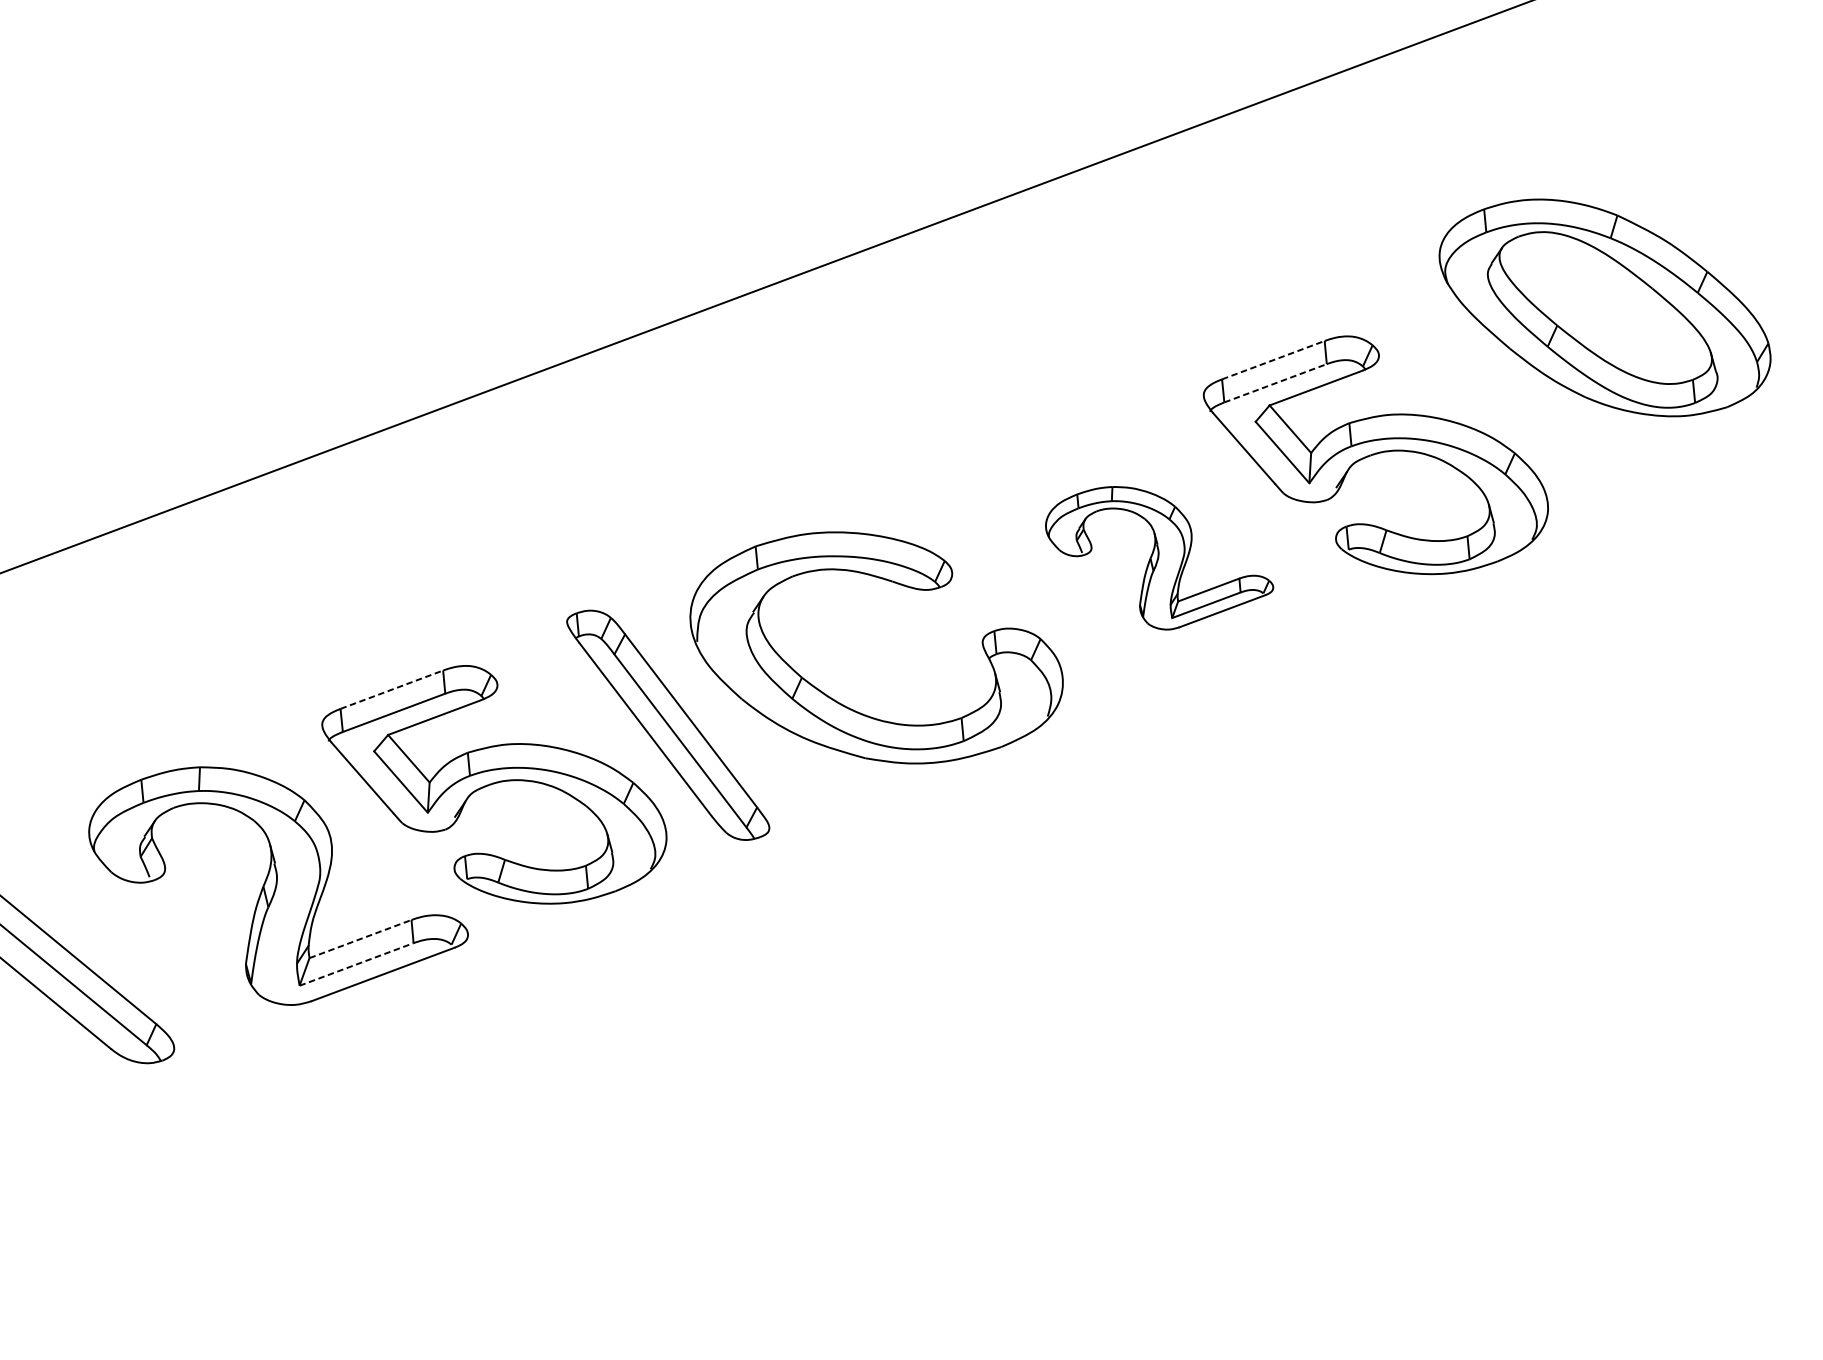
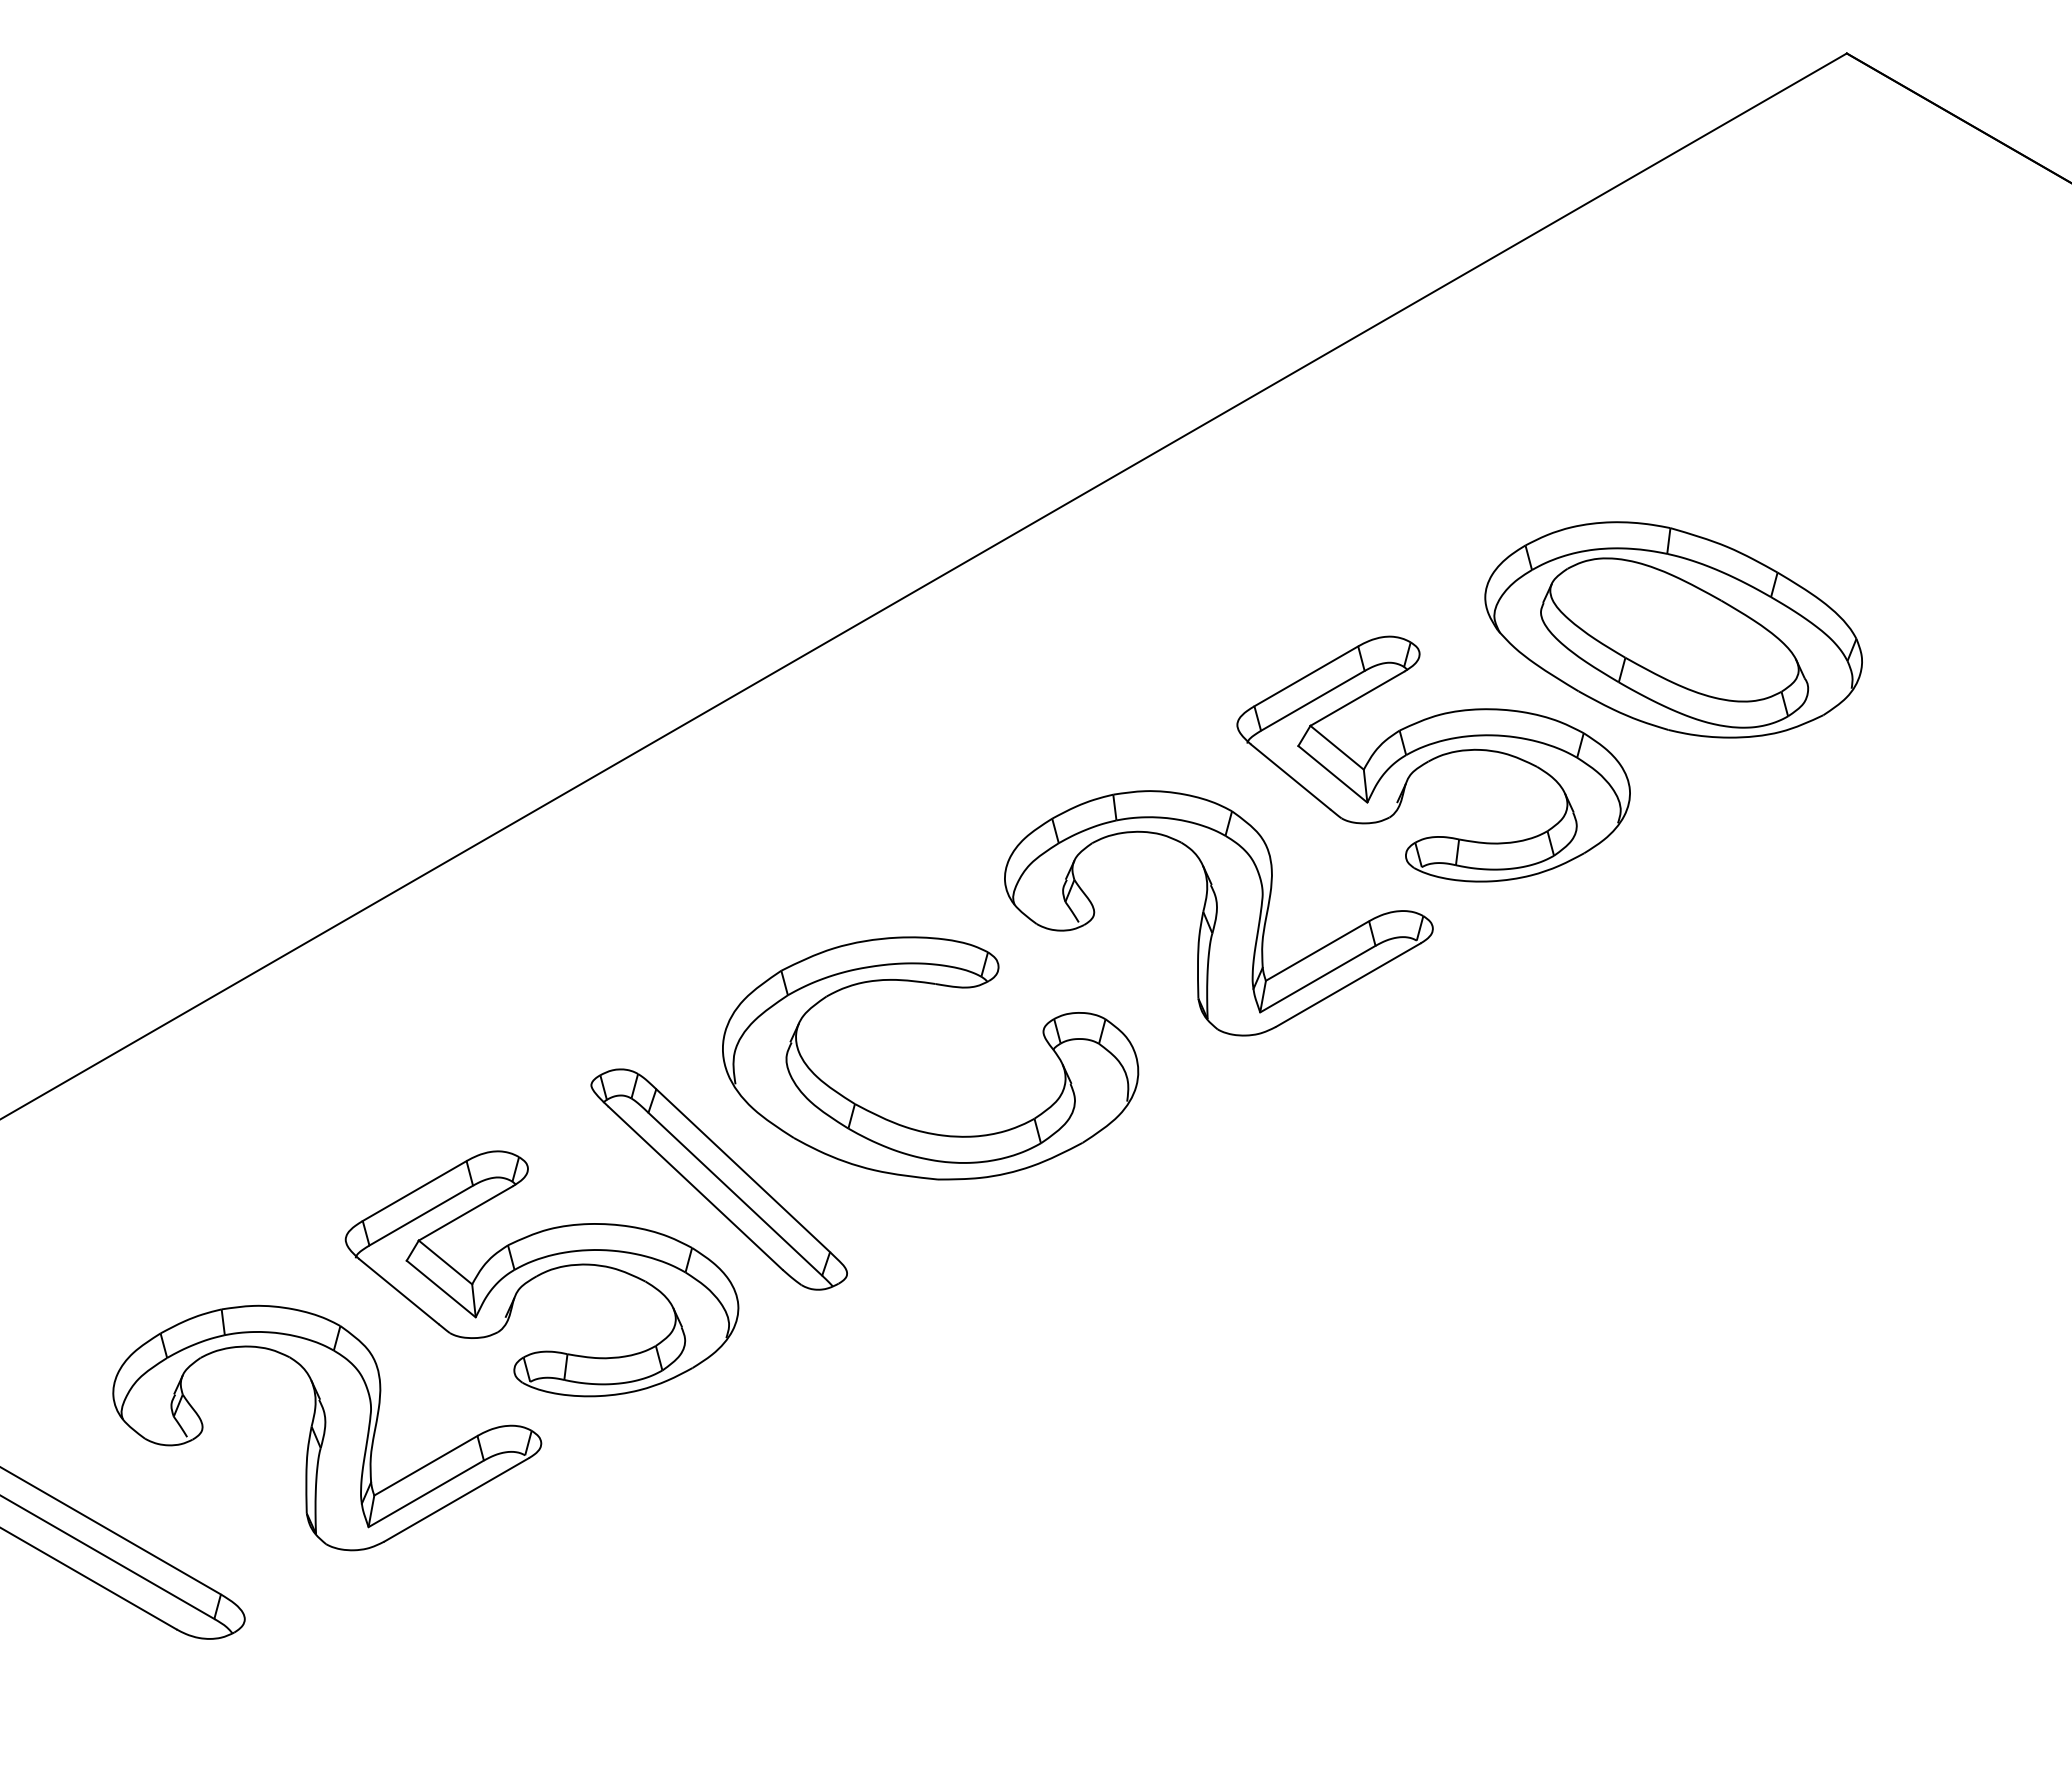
part: (1604, 307) -> (1673, 629), moved
line: (1273, 360) -> (1306, 676), dashed -> solid
line: (1275, 382) -> (1312, 700), dashed -> solid
part: (1158, 560) -> (1218, 913), size x1.67
line: (391, 690) -> (414, 1191), dashed -> solid
line: (360, 938) -> (425, 1465), dashed -> solid
line: (356, 964) -> (426, 1493), dashed -> solid

